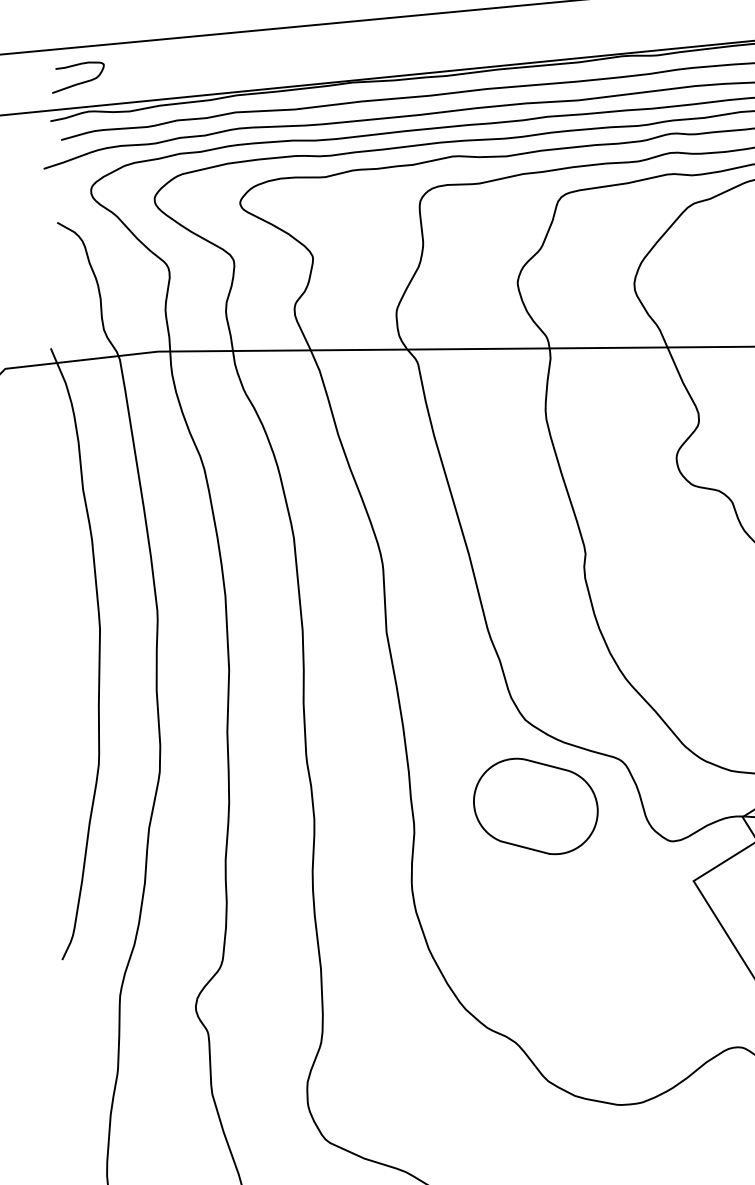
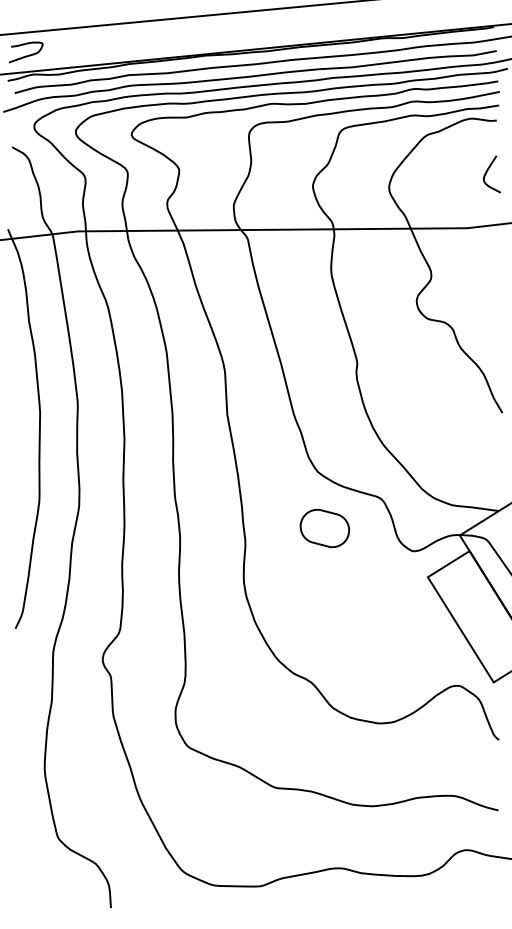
part: (535, 806) -> (324, 528), size x0.6

